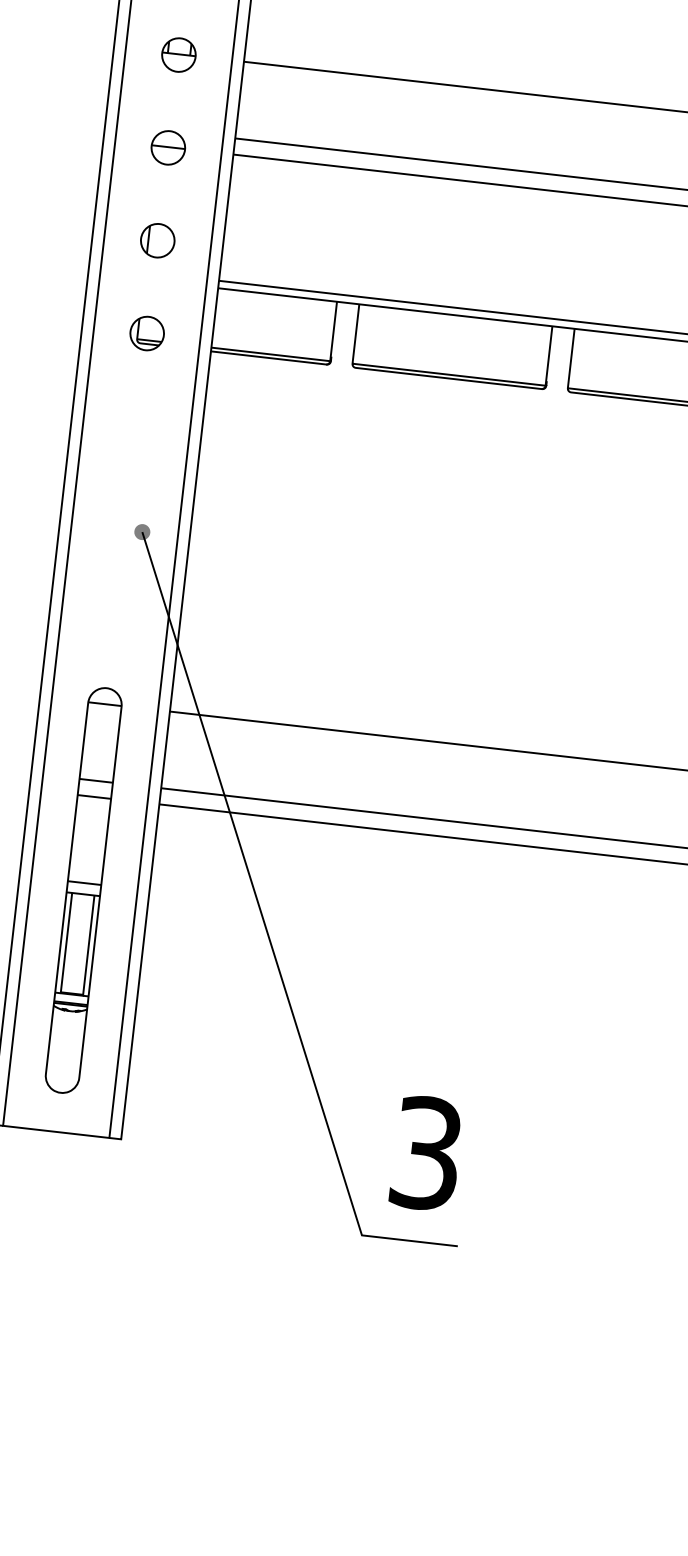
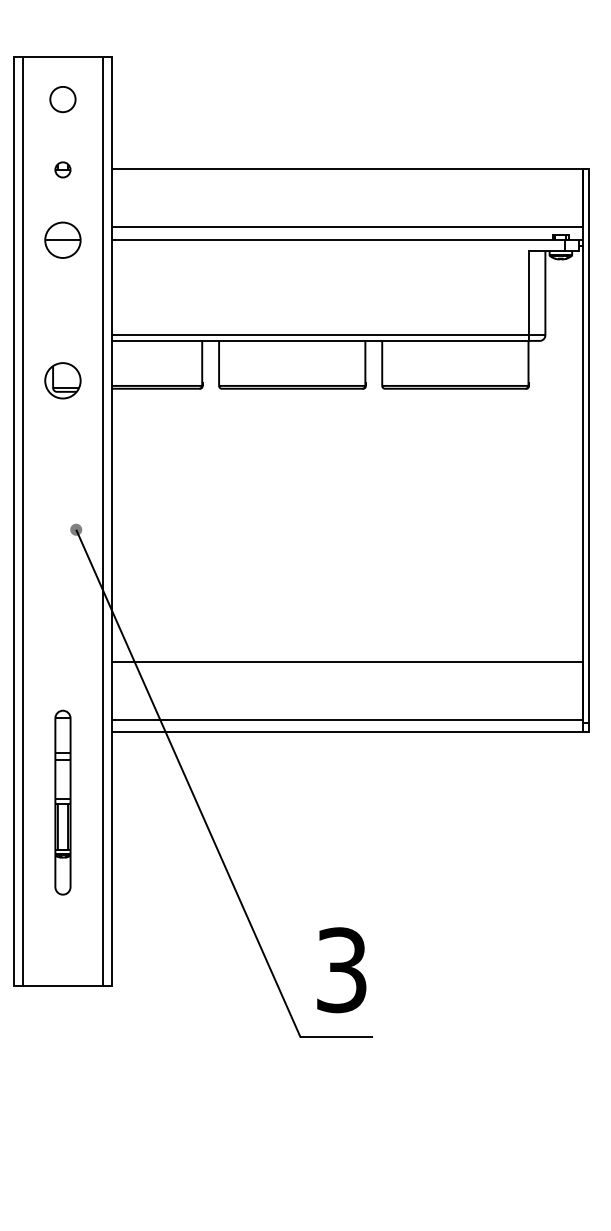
part: (178, 54) -> (62, 169), size x0.6
part: (167, 146) -> (62, 239), size x1.4
part: (157, 240) -> (62, 310), removed
part: (146, 333) -> (62, 380), size x1.4
part: (83, 890) -> (62, 802), size x0.6

